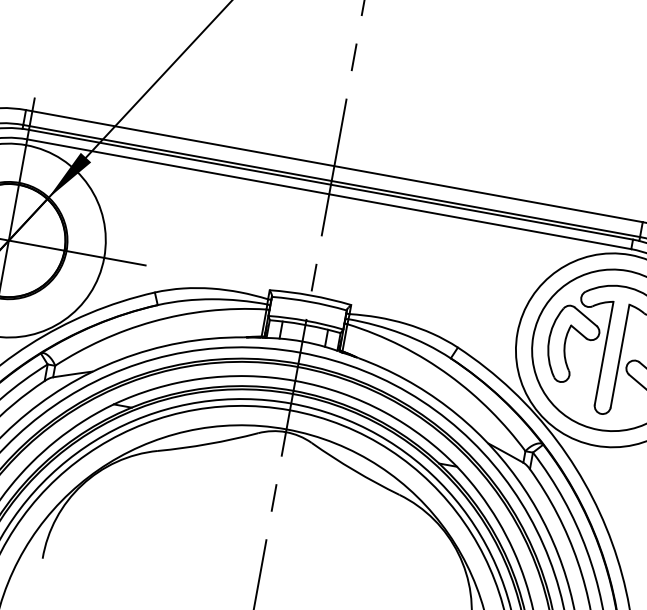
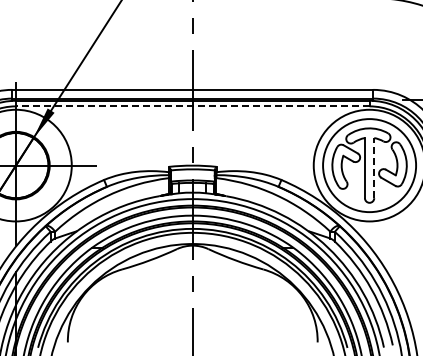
line: (328, 194) -> (192, 106), solid -> dashed
line: (620, 355) -> (374, 167), solid -> dashed

